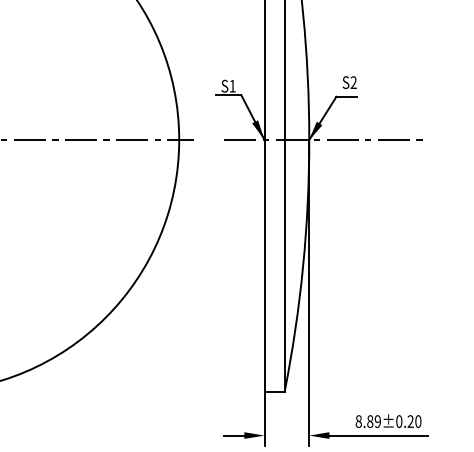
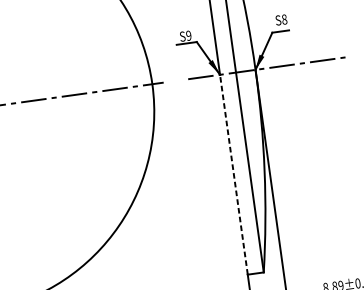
text: (353, 82) -> (284, 19), S2 -> S8
text: (232, 85) -> (188, 35), S1 -> S9
line: (264, 265) -> (233, 174), solid -> dashed

